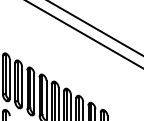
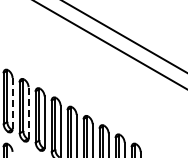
line: (9, 79) -> (12, 103), solid -> dashed
line: (21, 86) -> (28, 112), solid -> dashed

